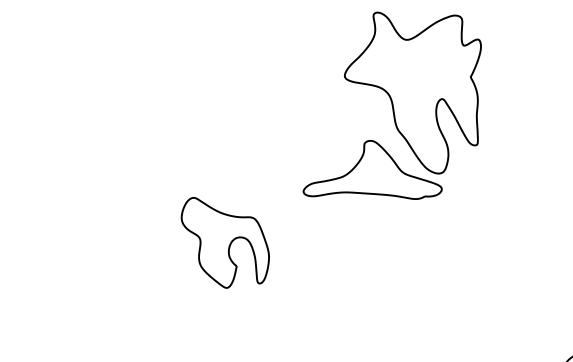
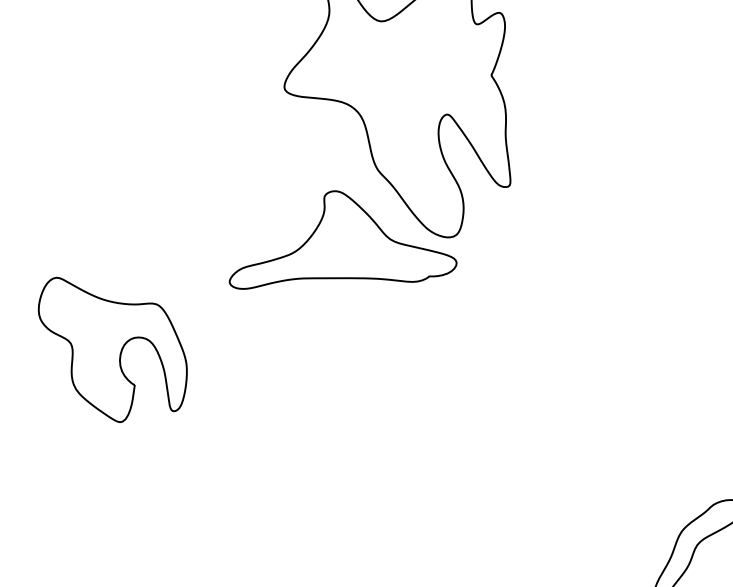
part: (224, 242) -> (111, 347), moved

